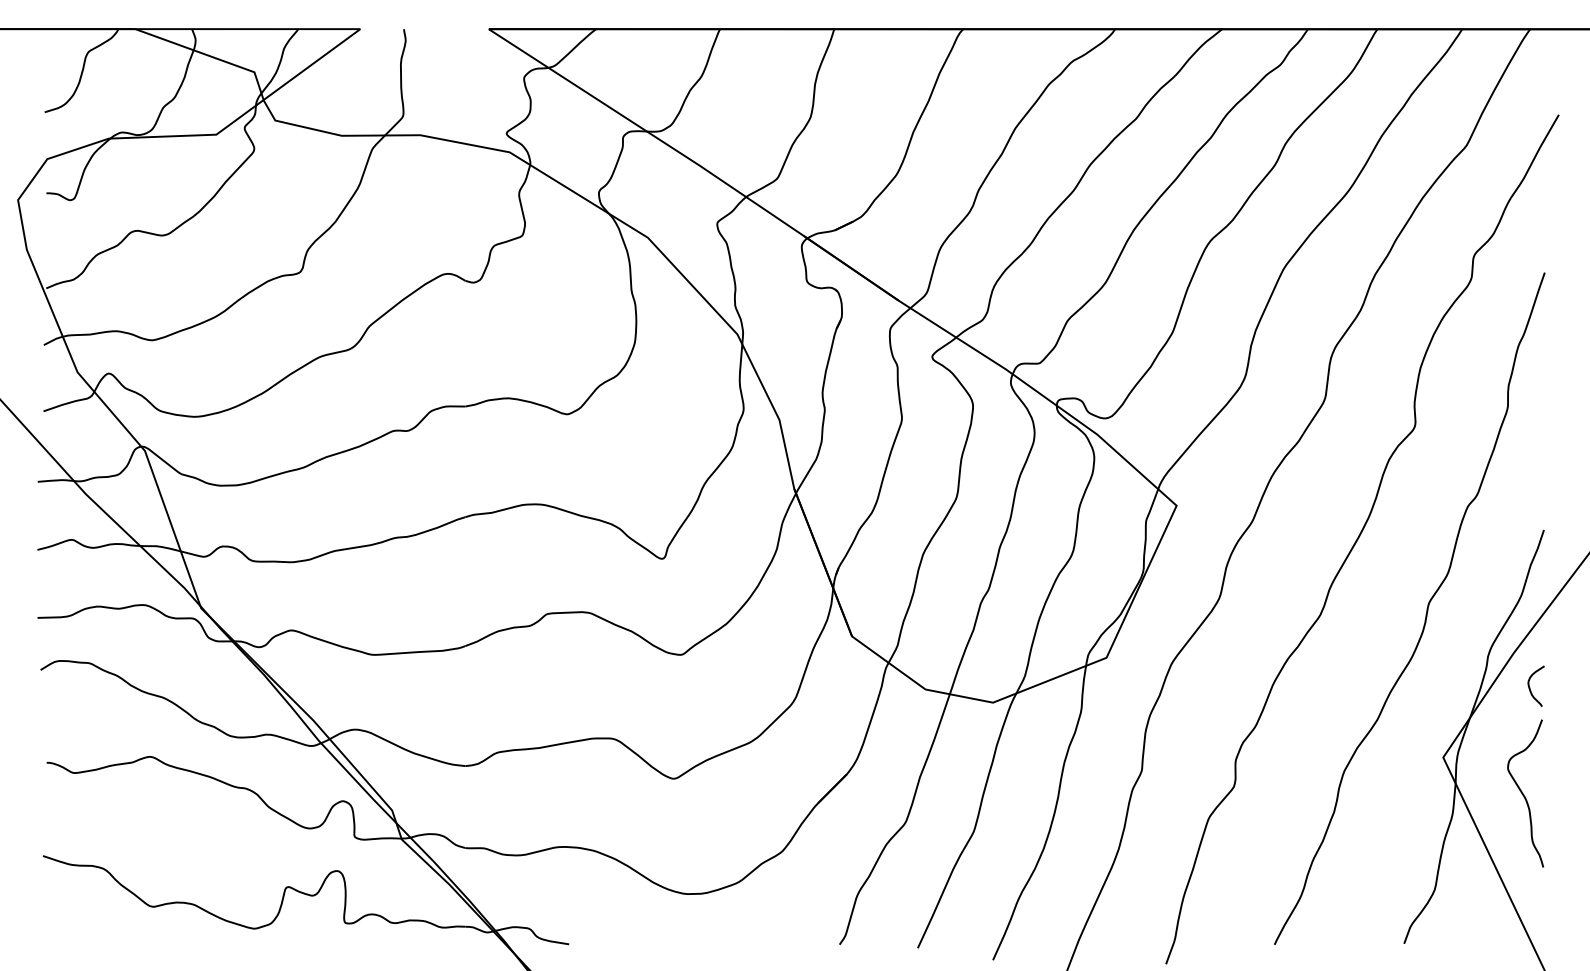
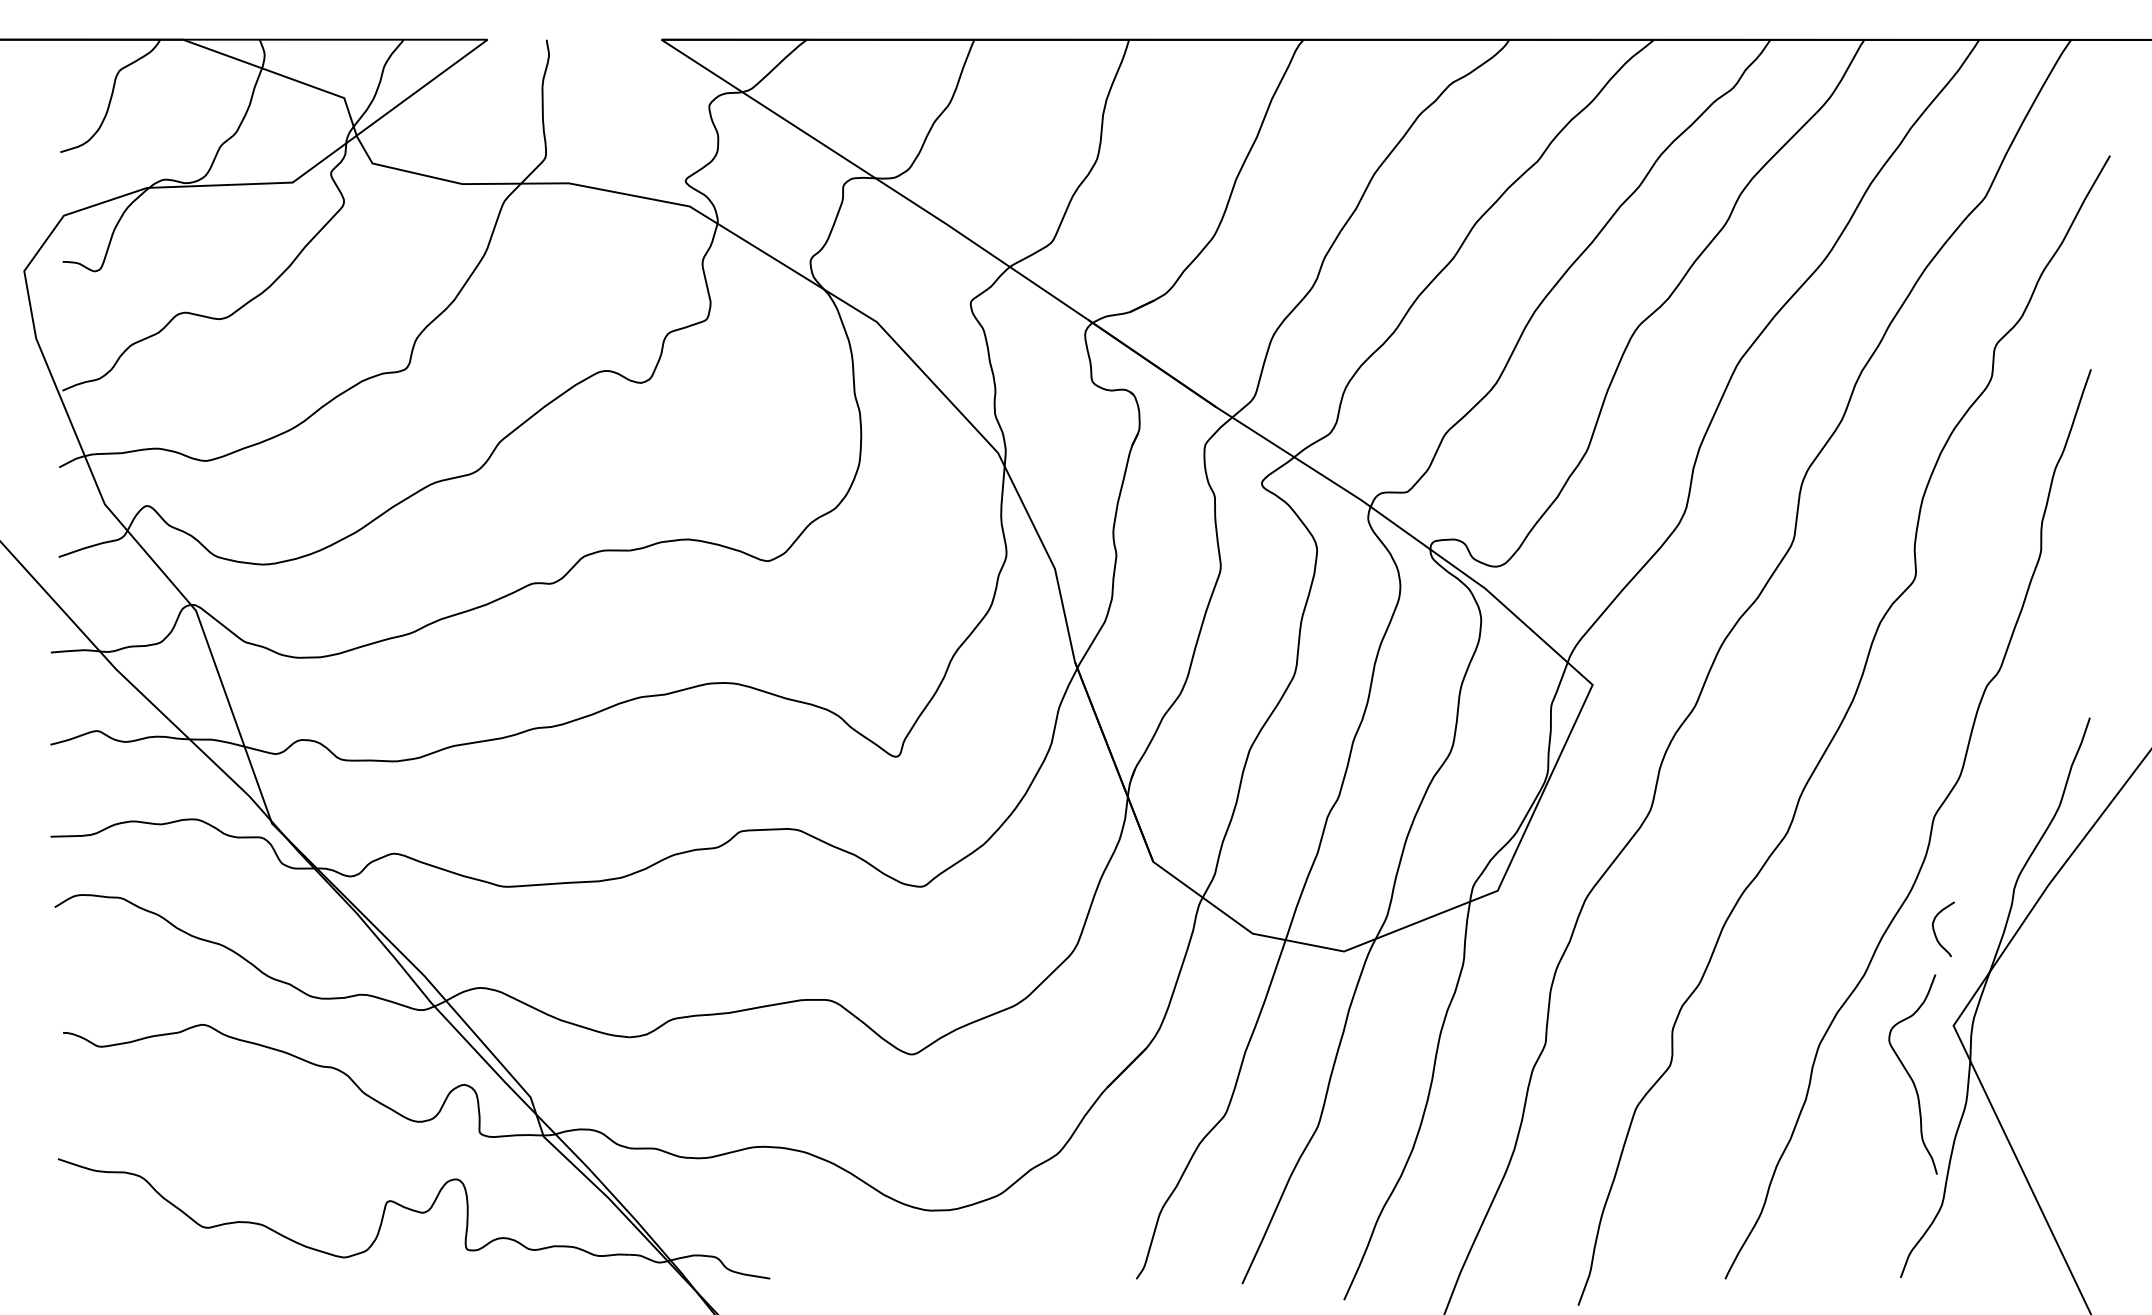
curve: (1530, 687) -> (1935, 931), moved
curve: (1523, 794) -> (1910, 1075), moved

